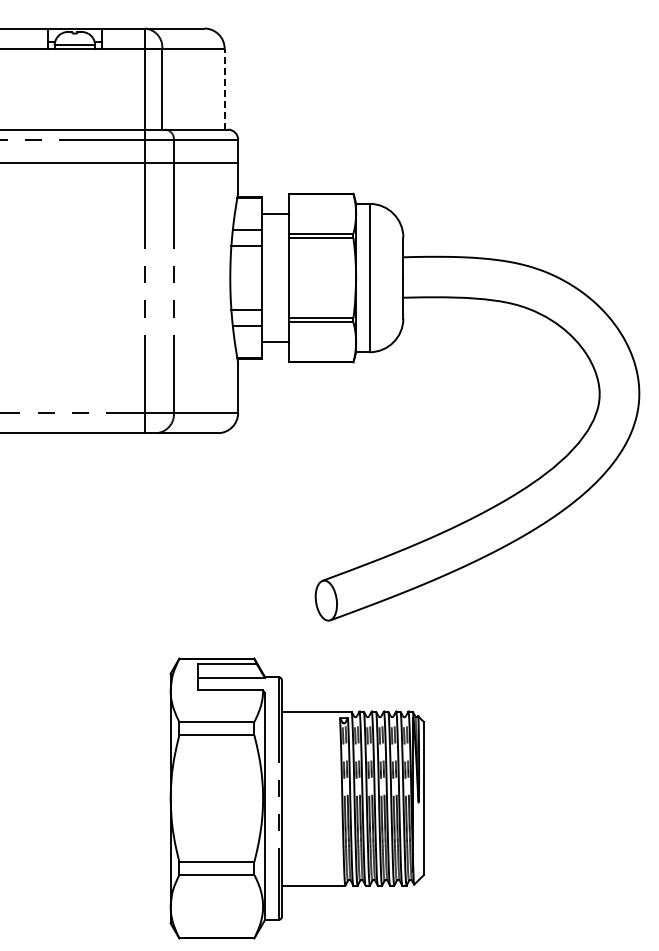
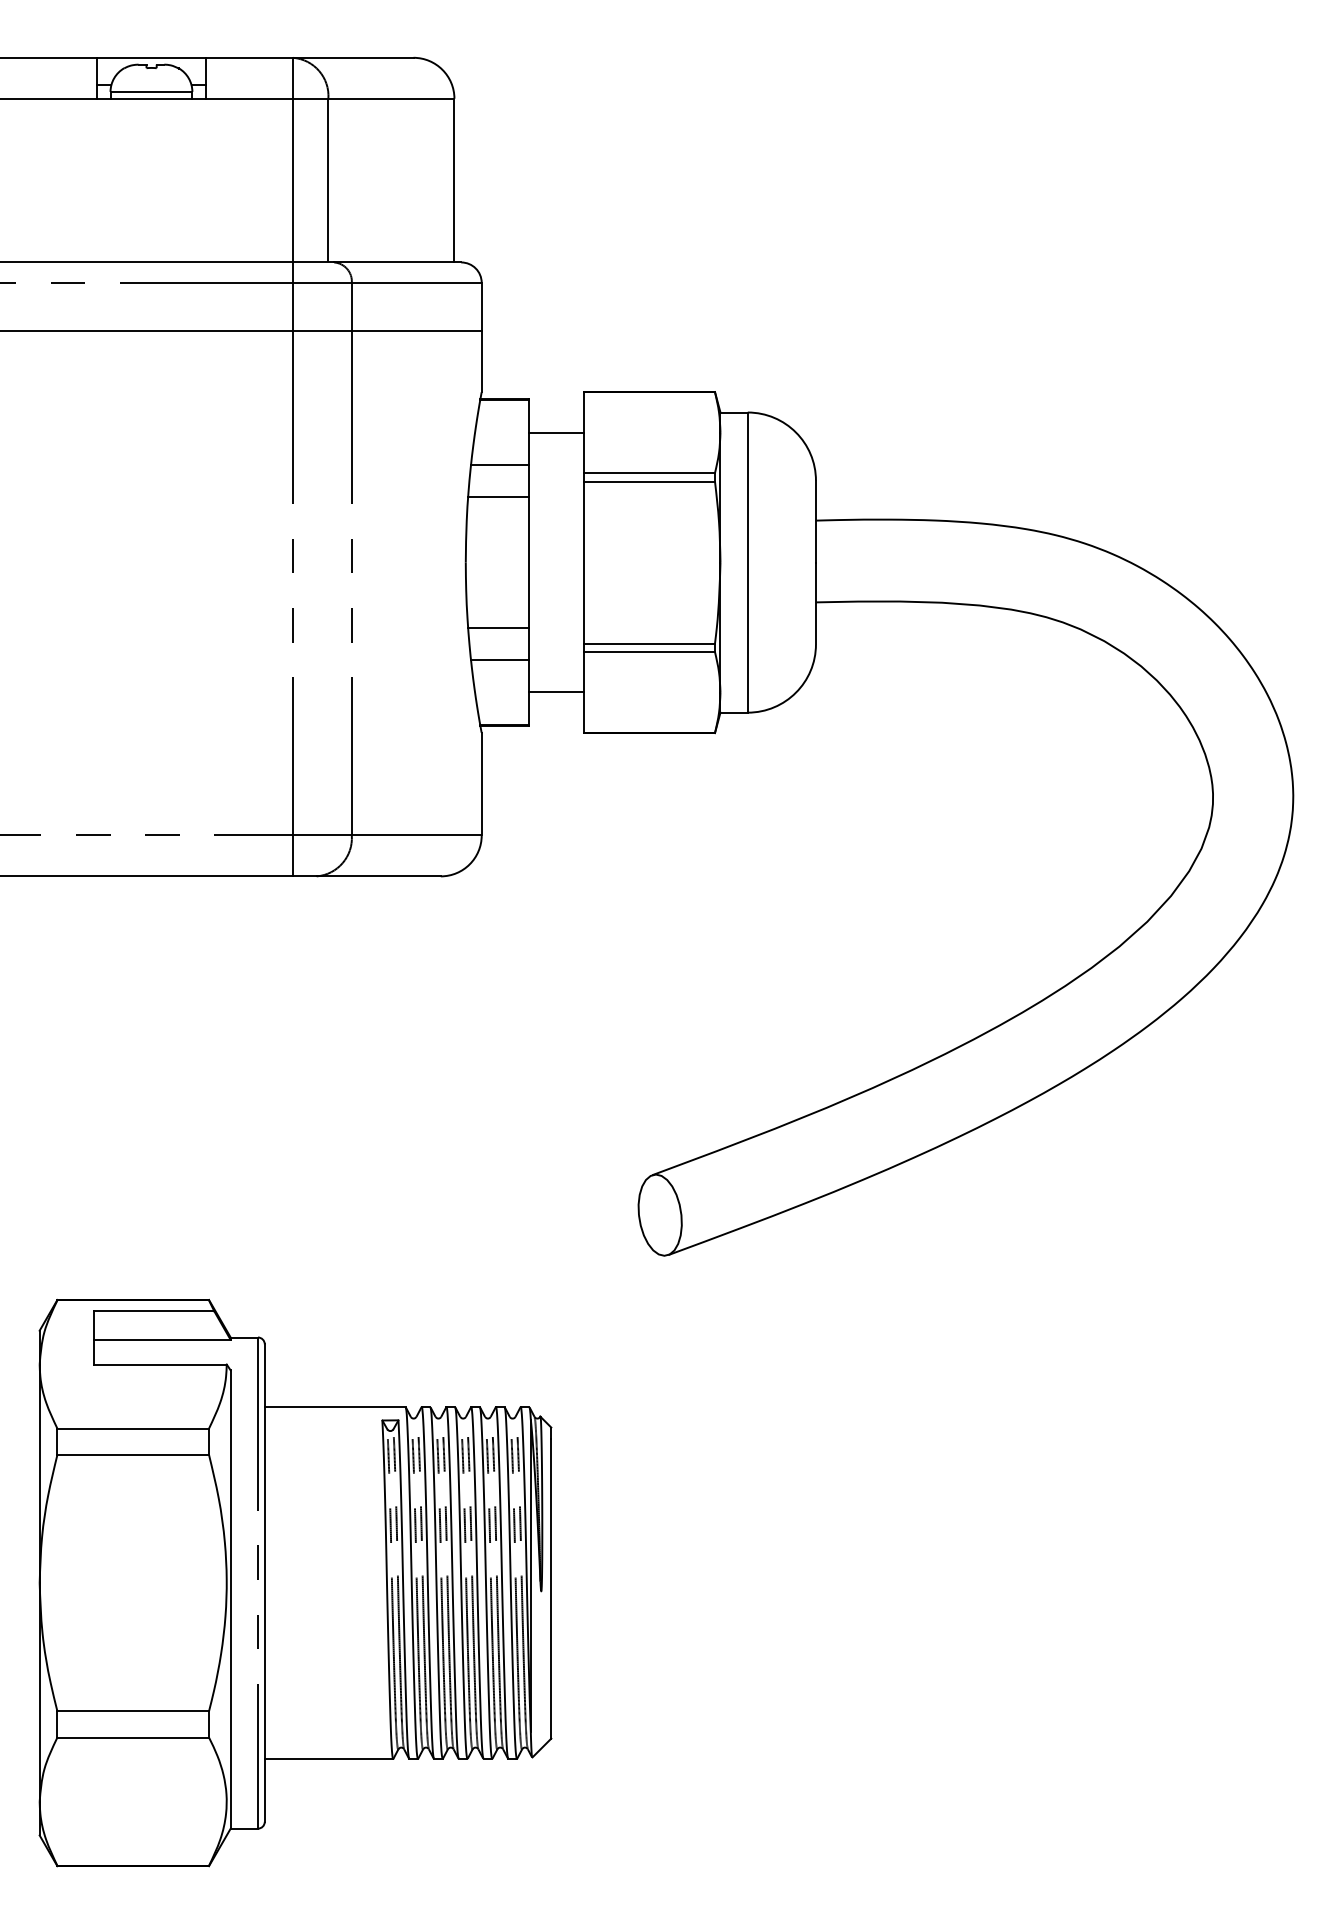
line: (224, 88) -> (454, 179), dashed -> solid
part: (296, 798) -> (294, 1583), moved

